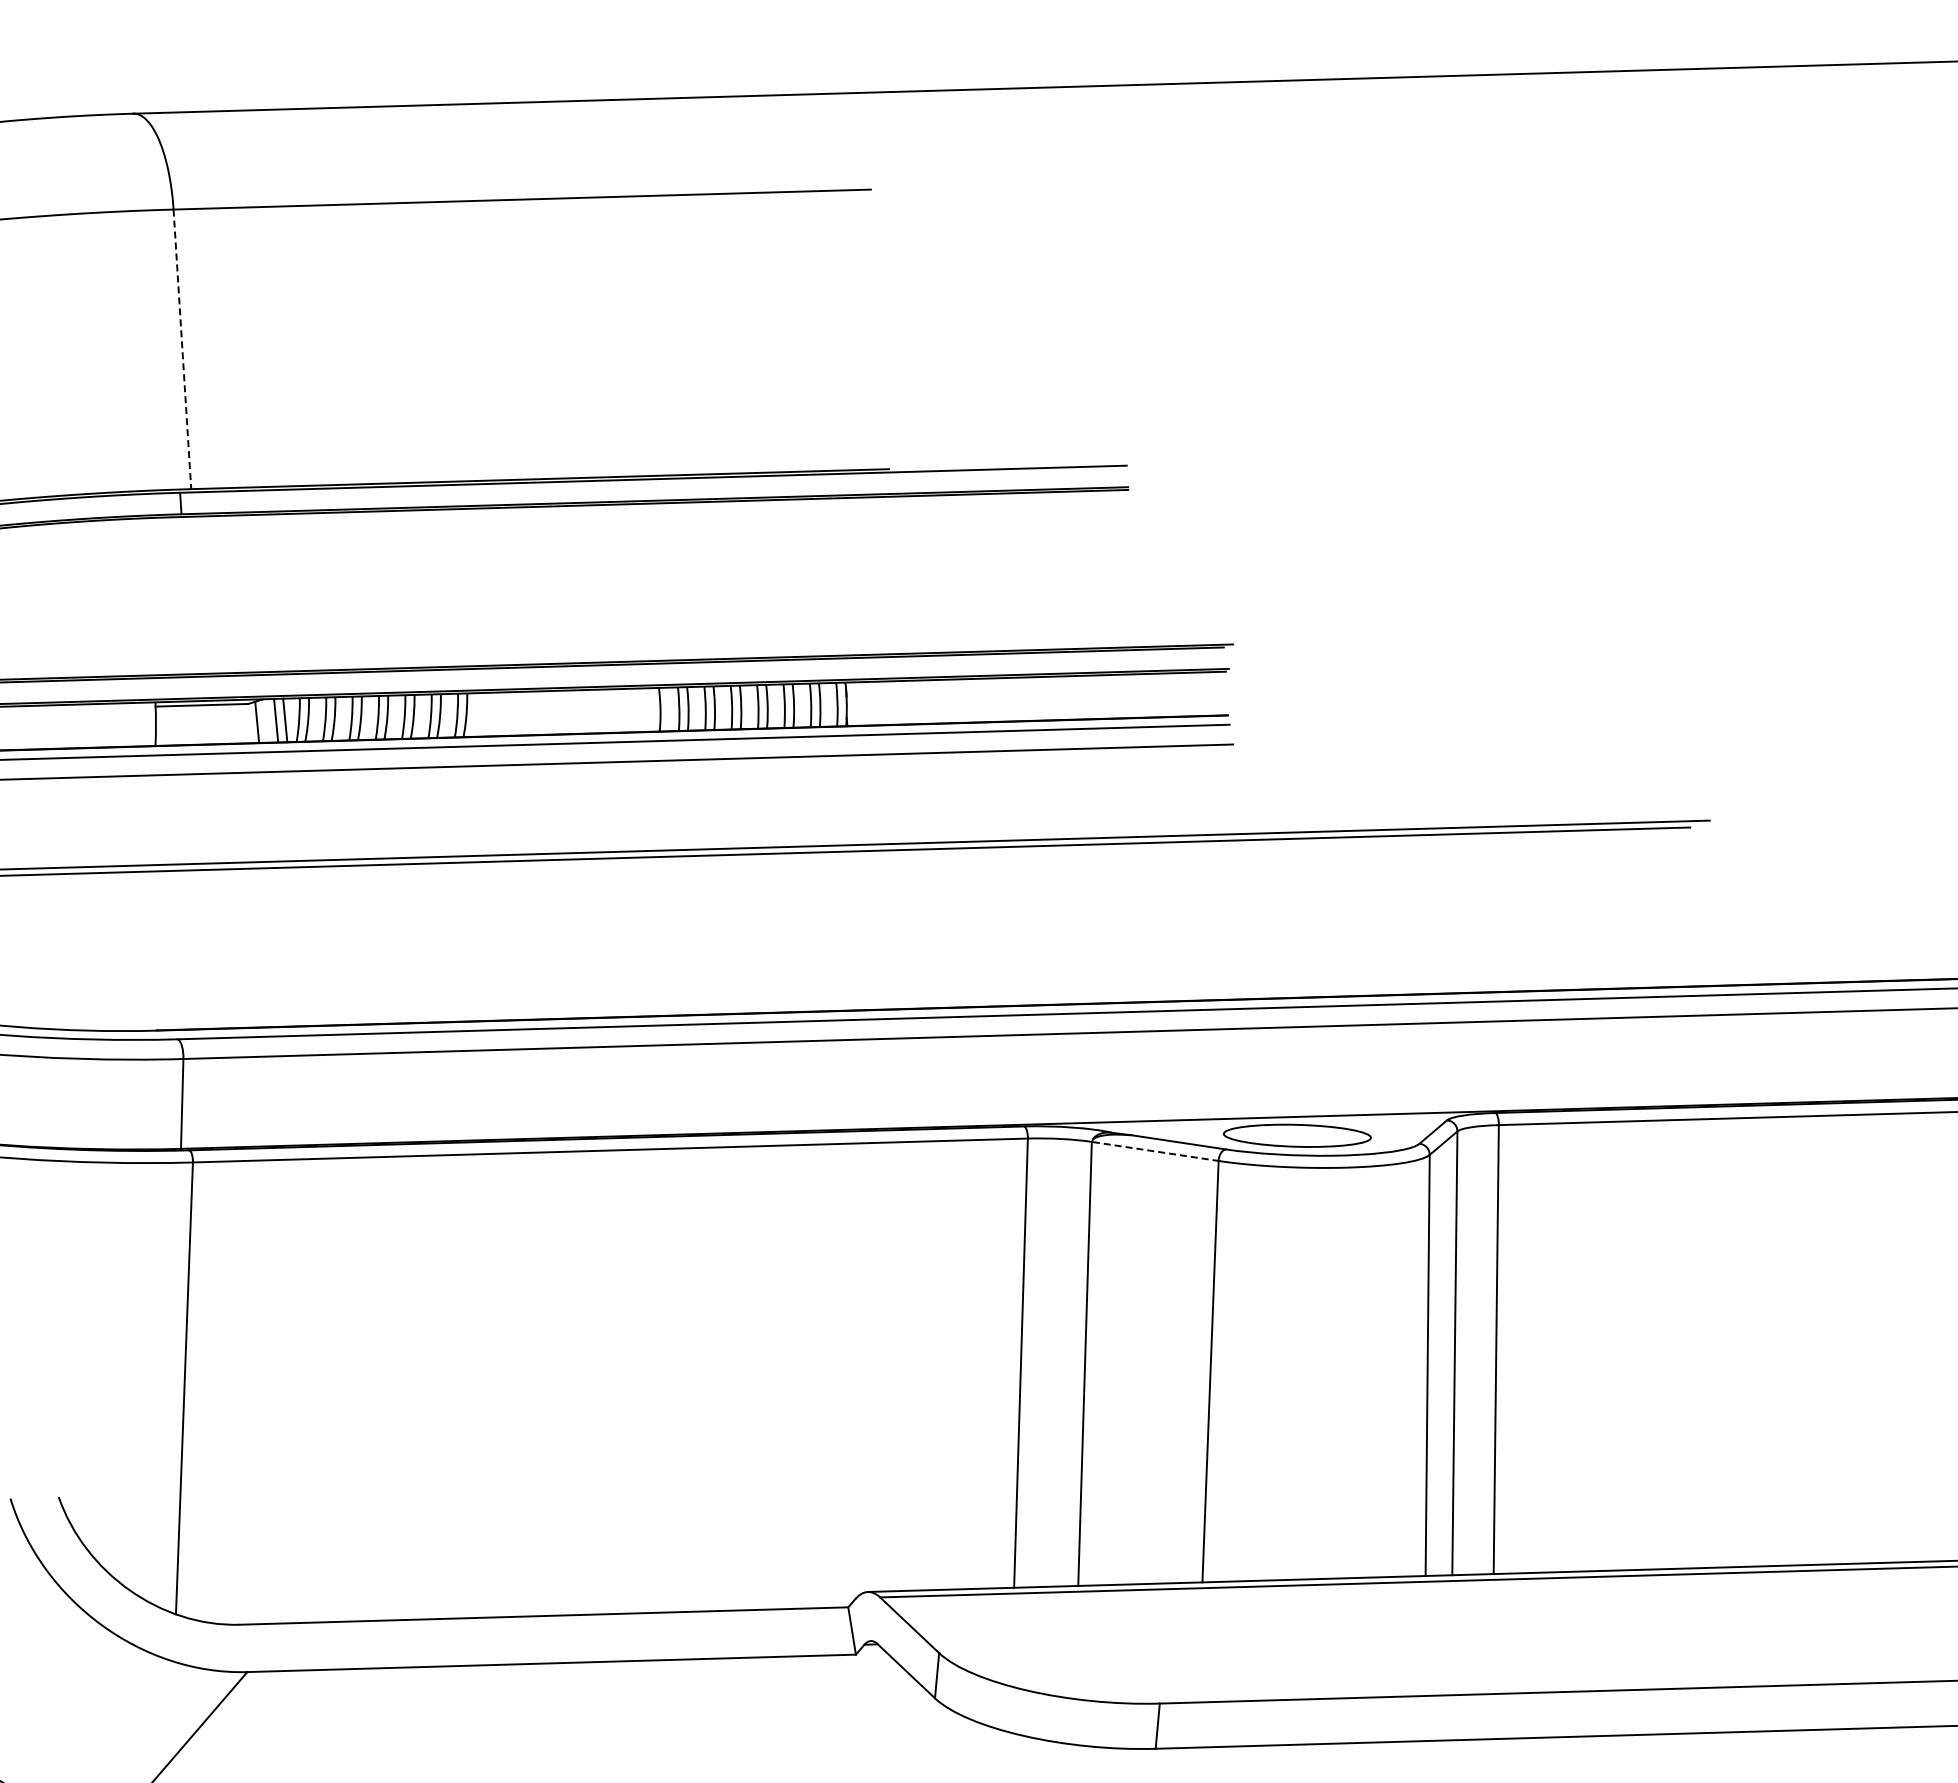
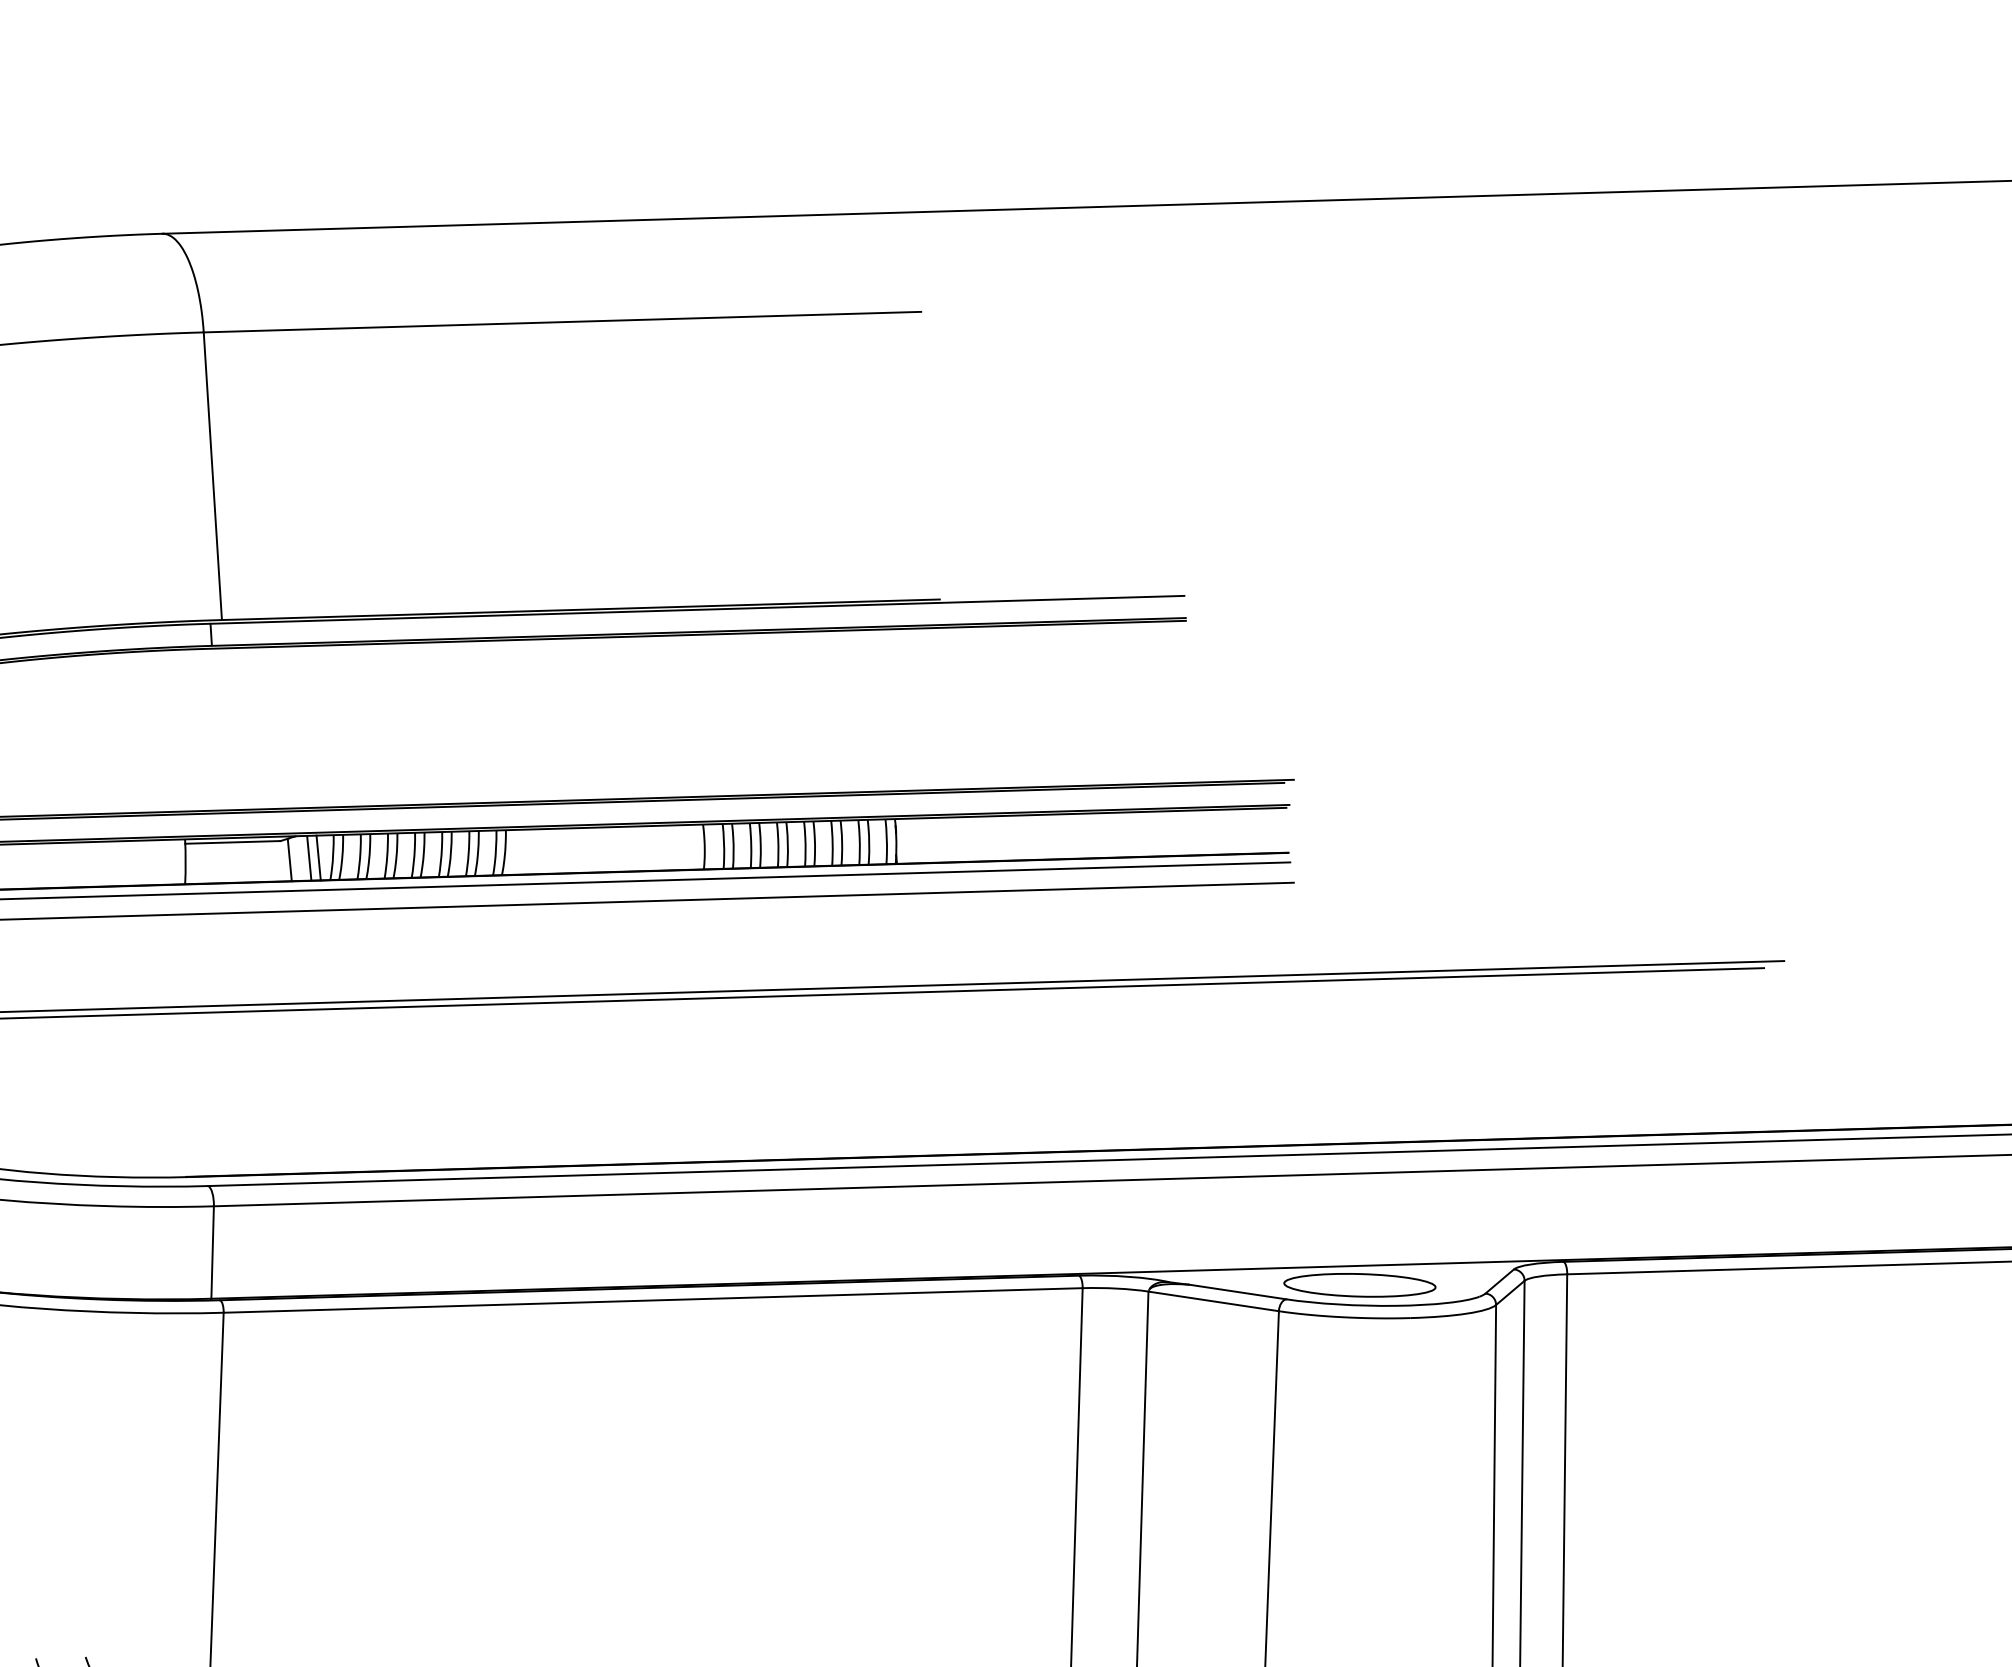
line: (182, 349) -> (212, 476), dashed -> solid
line: (1155, 1151) -> (1213, 1301), dashed -> solid

